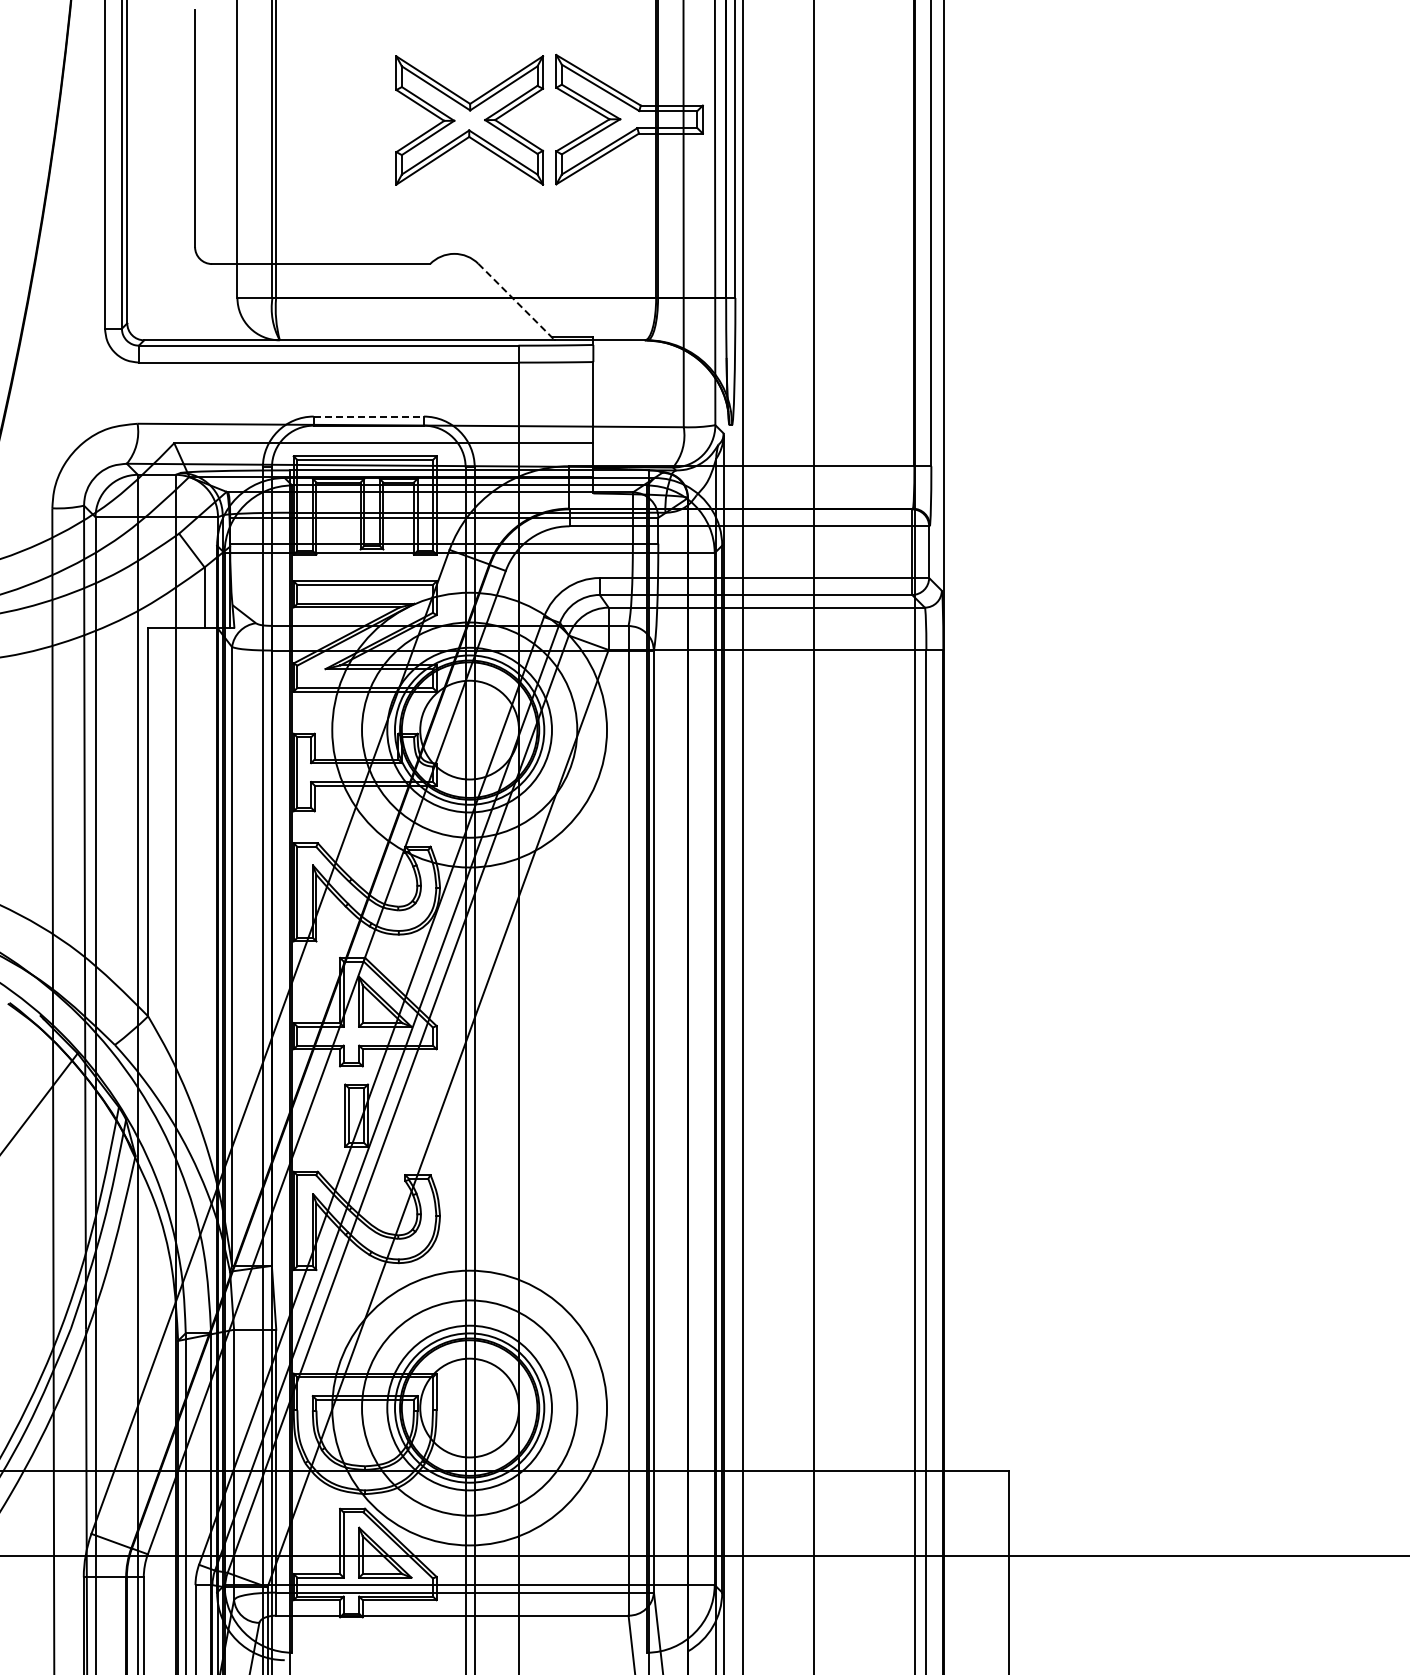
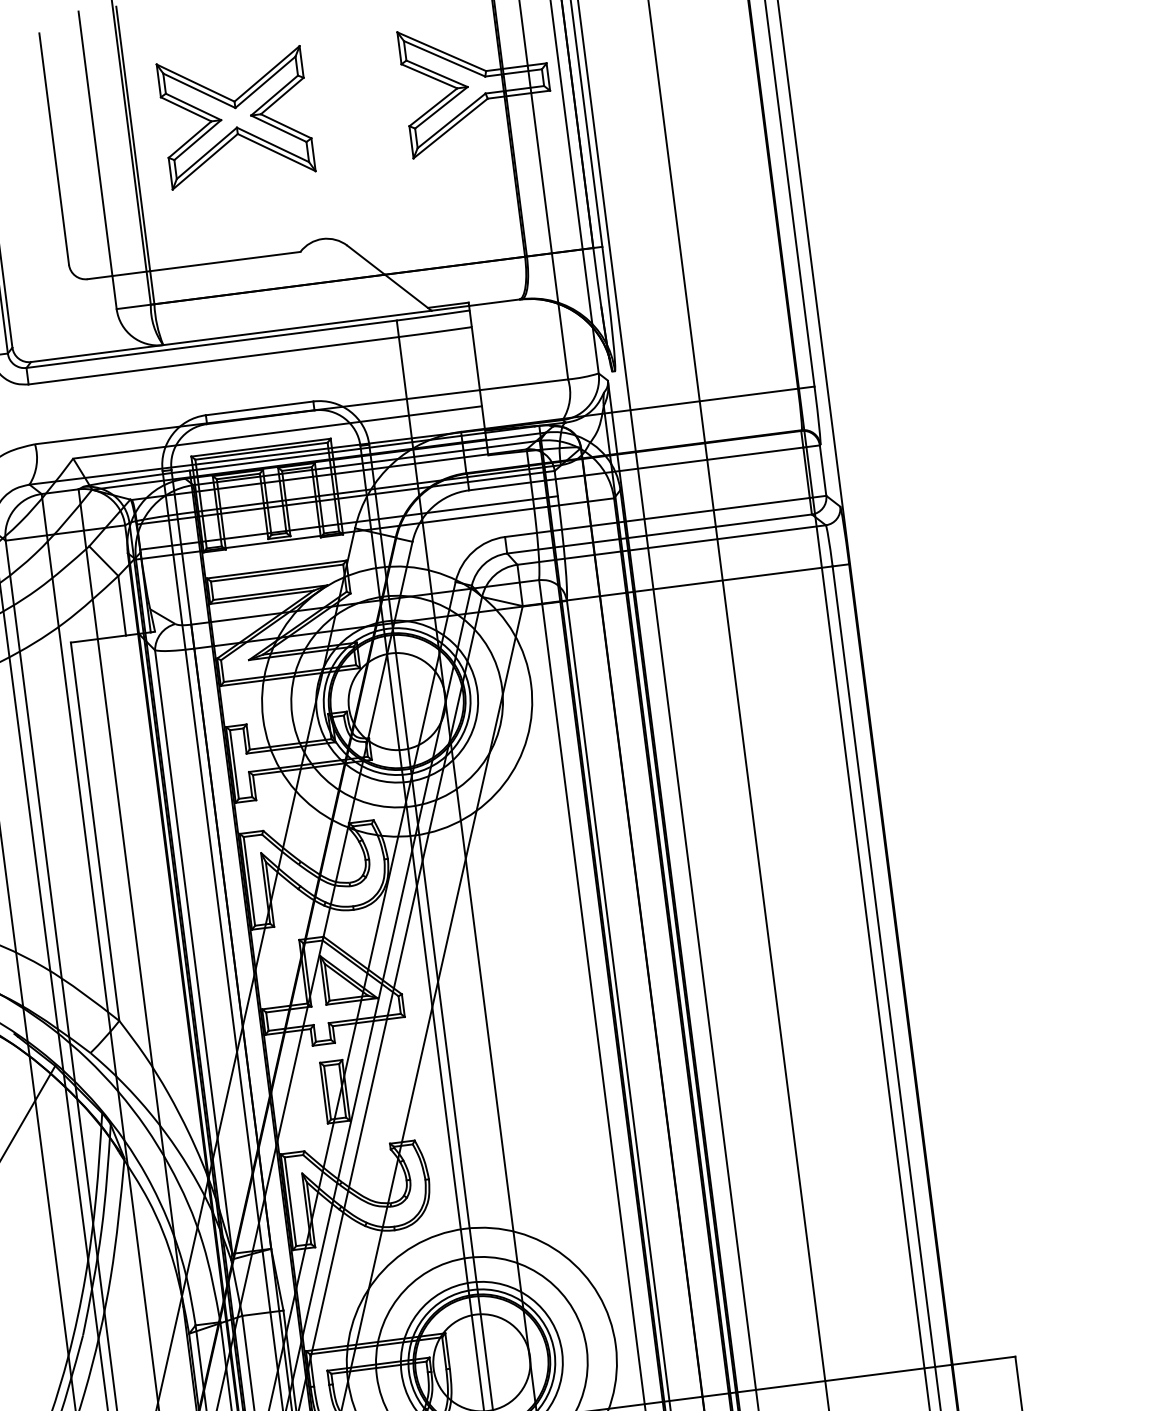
part: (469, 120) -> (235, 117), moved
line: (516, 302) -> (389, 278), dashed -> solid
line: (369, 416) -> (260, 408), dashed -> solid

